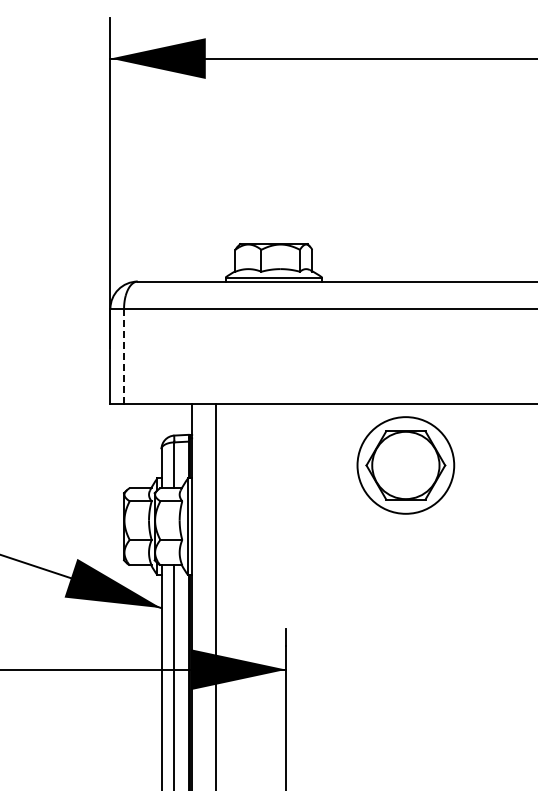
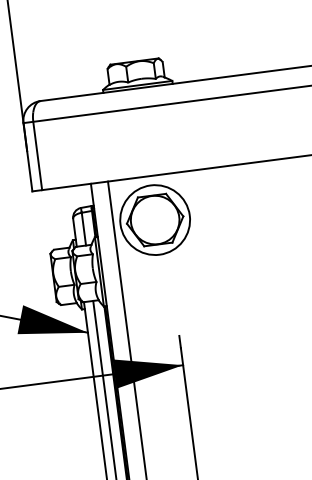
line: (124, 356) -> (38, 155), dashed -> solid
part: (405, 465) -> (154, 220), moved

